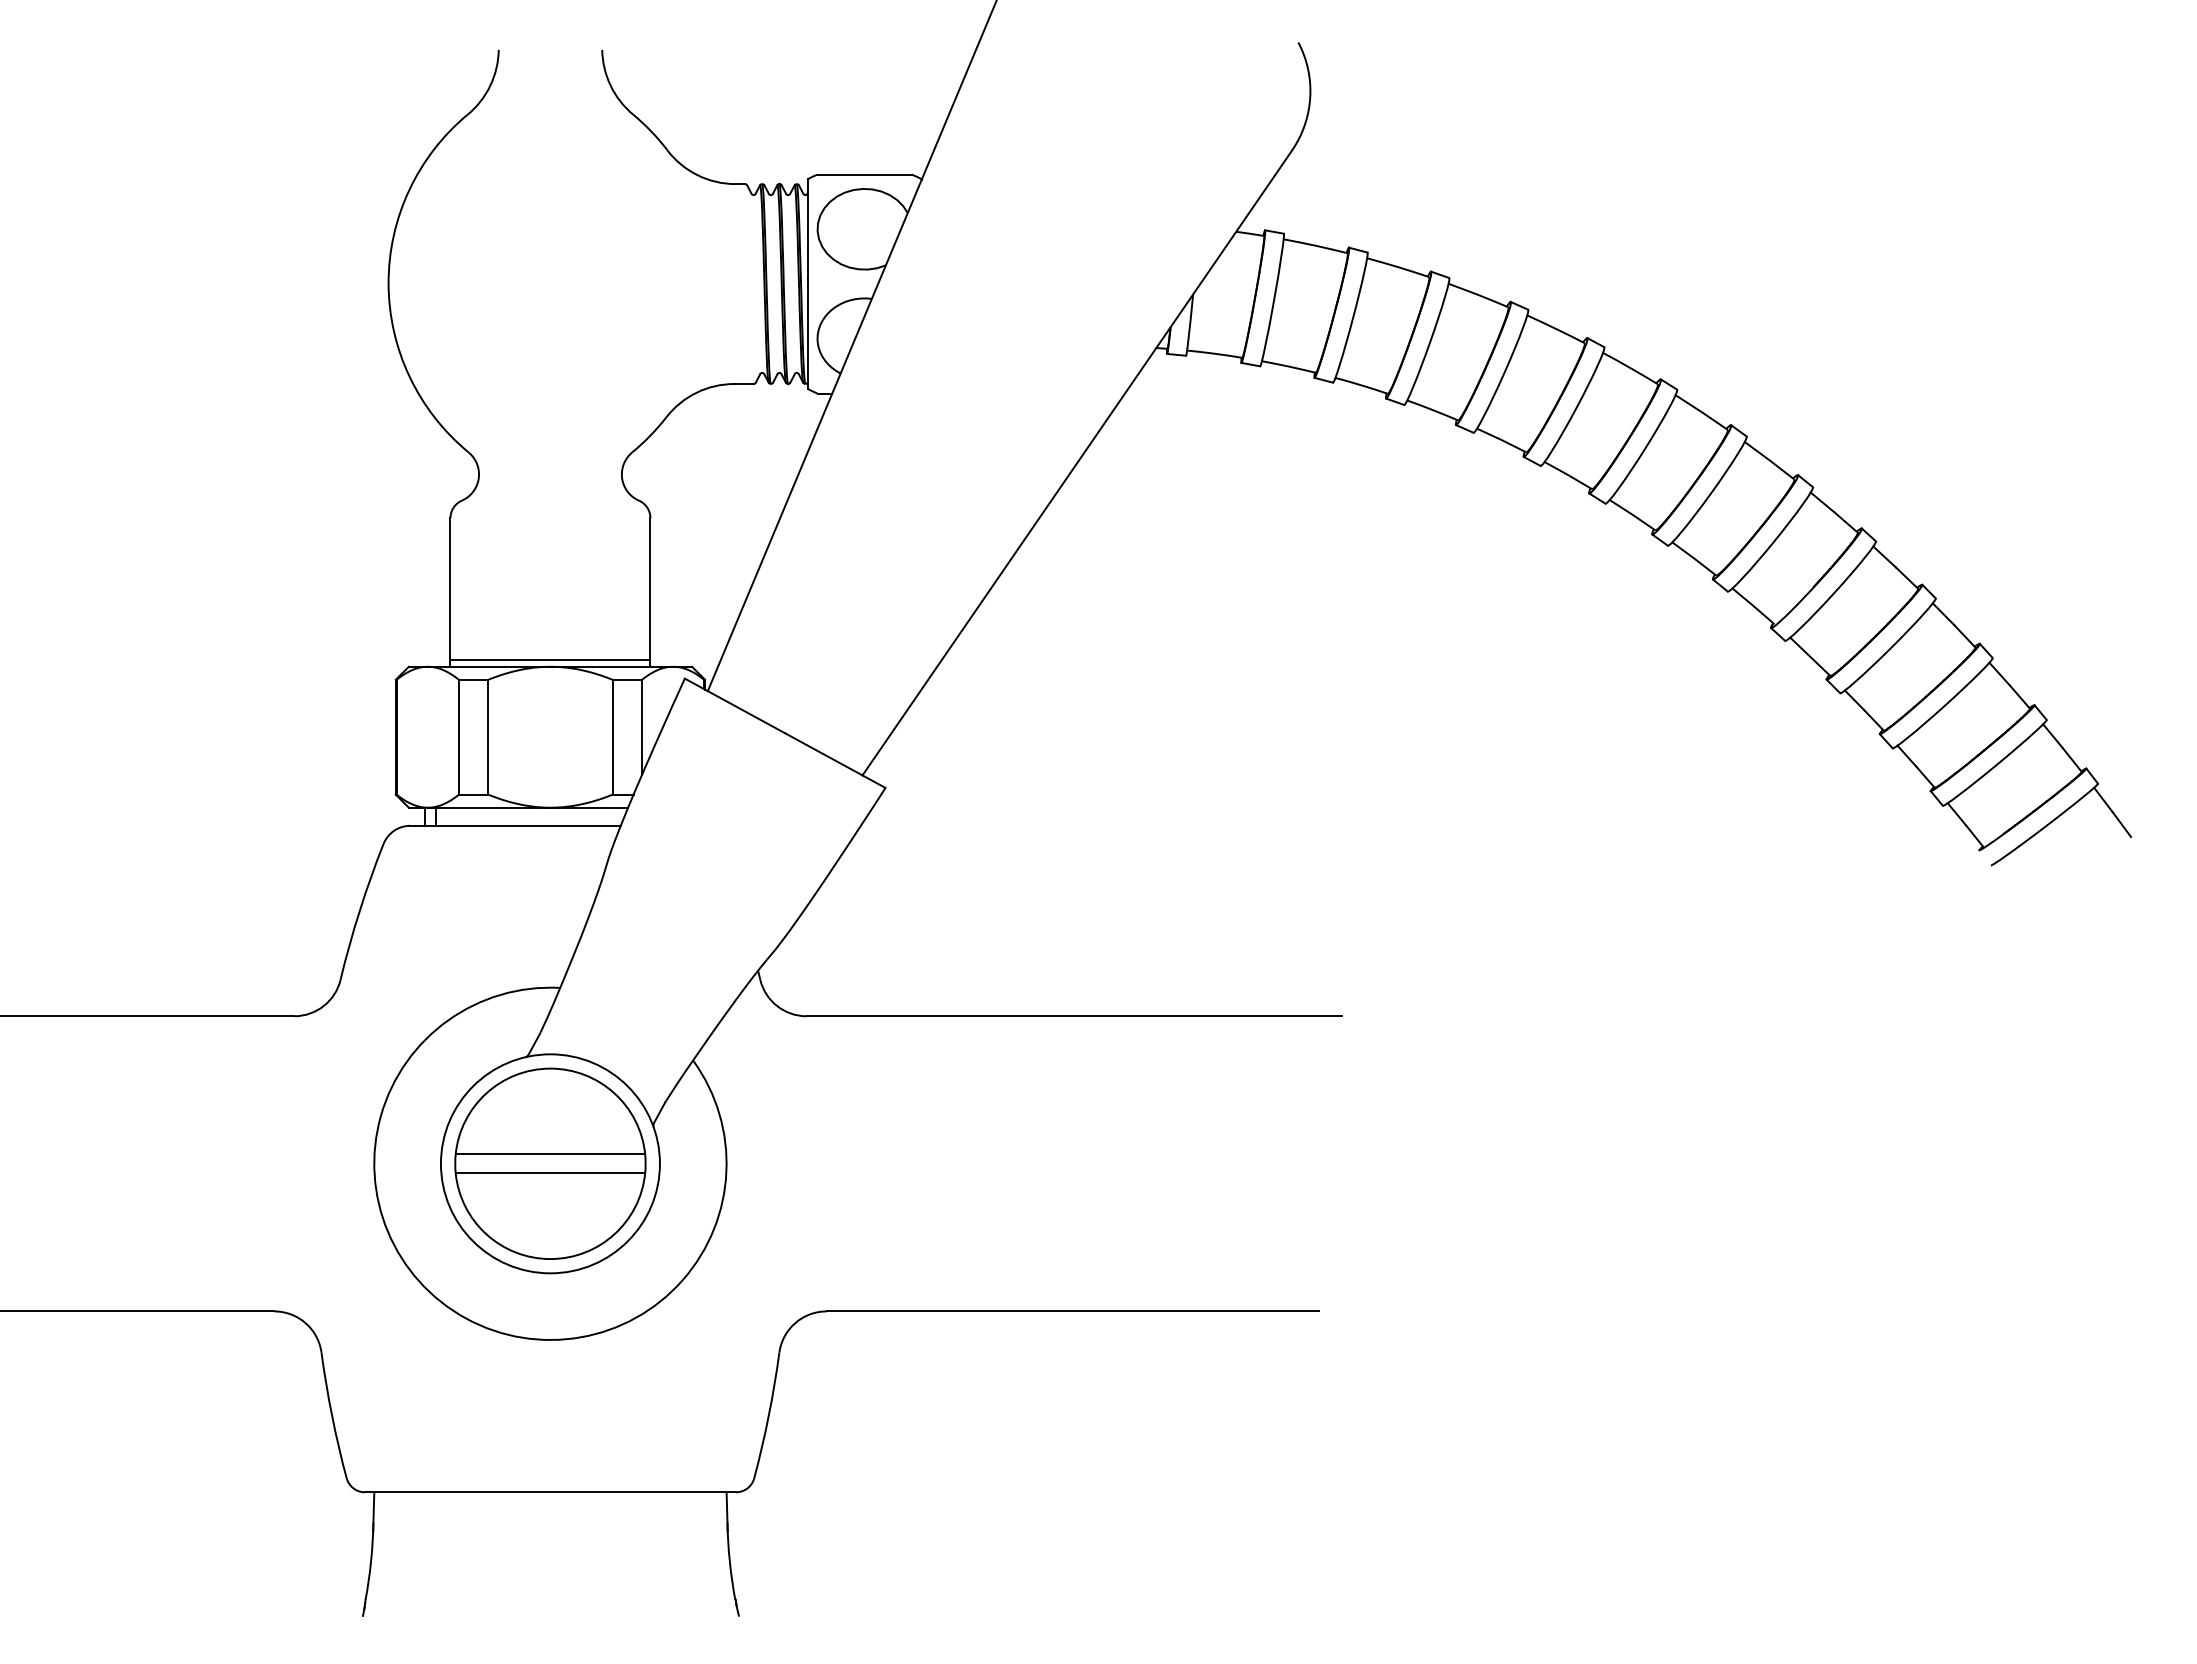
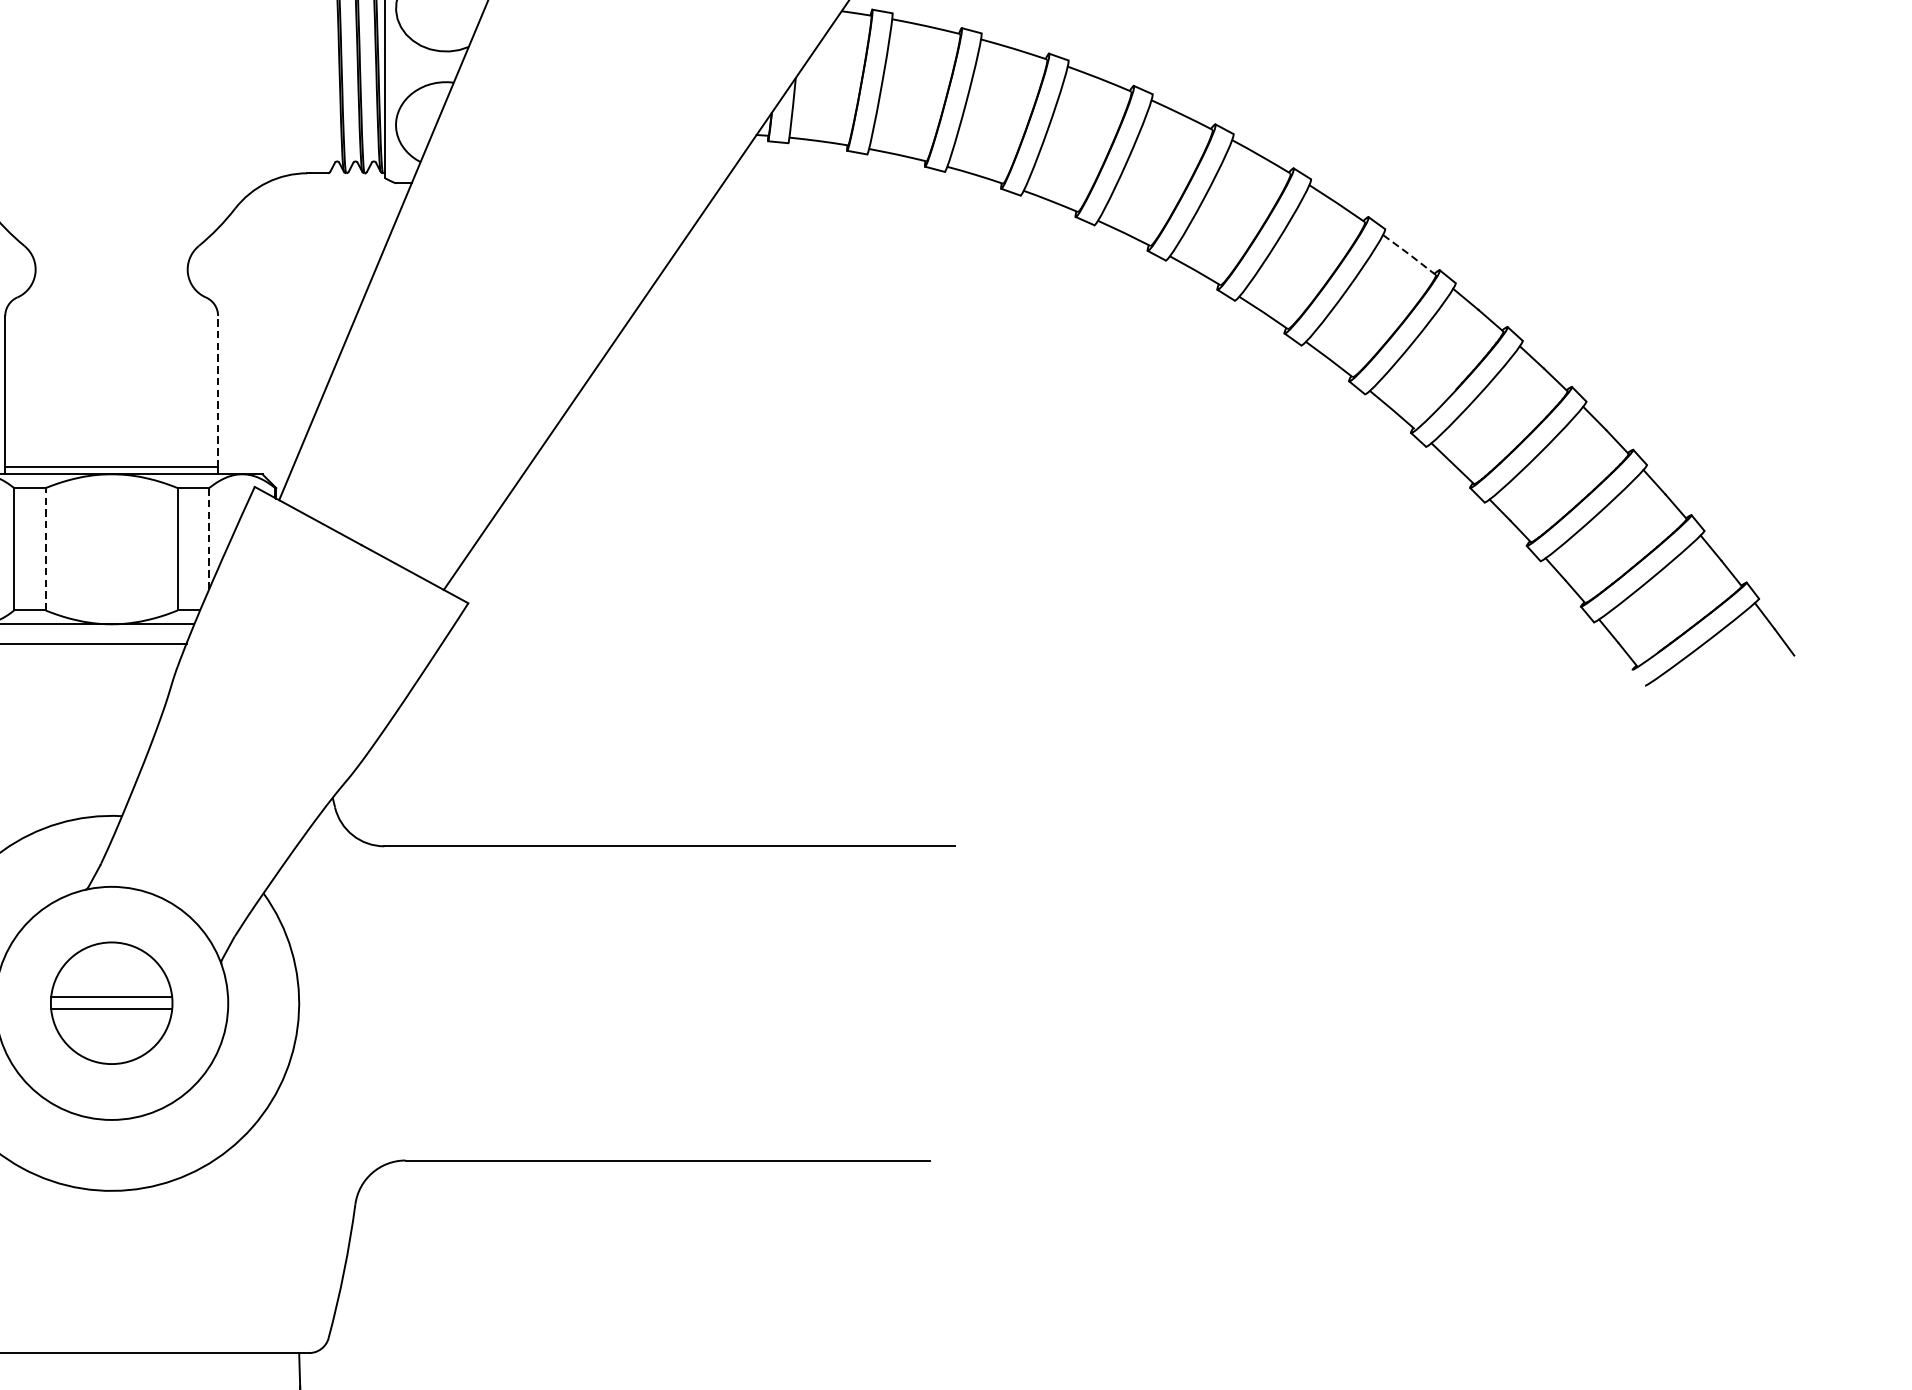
line: (1769, 460) -> (1409, 254), solid -> dashed
line: (650, 588) -> (218, 390), solid -> dashed
line: (642, 727) -> (209, 538), solid -> dashed
line: (488, 736) -> (45, 548), solid -> dashed
part: (550, 1163) -> (111, 1003), size x0.6

